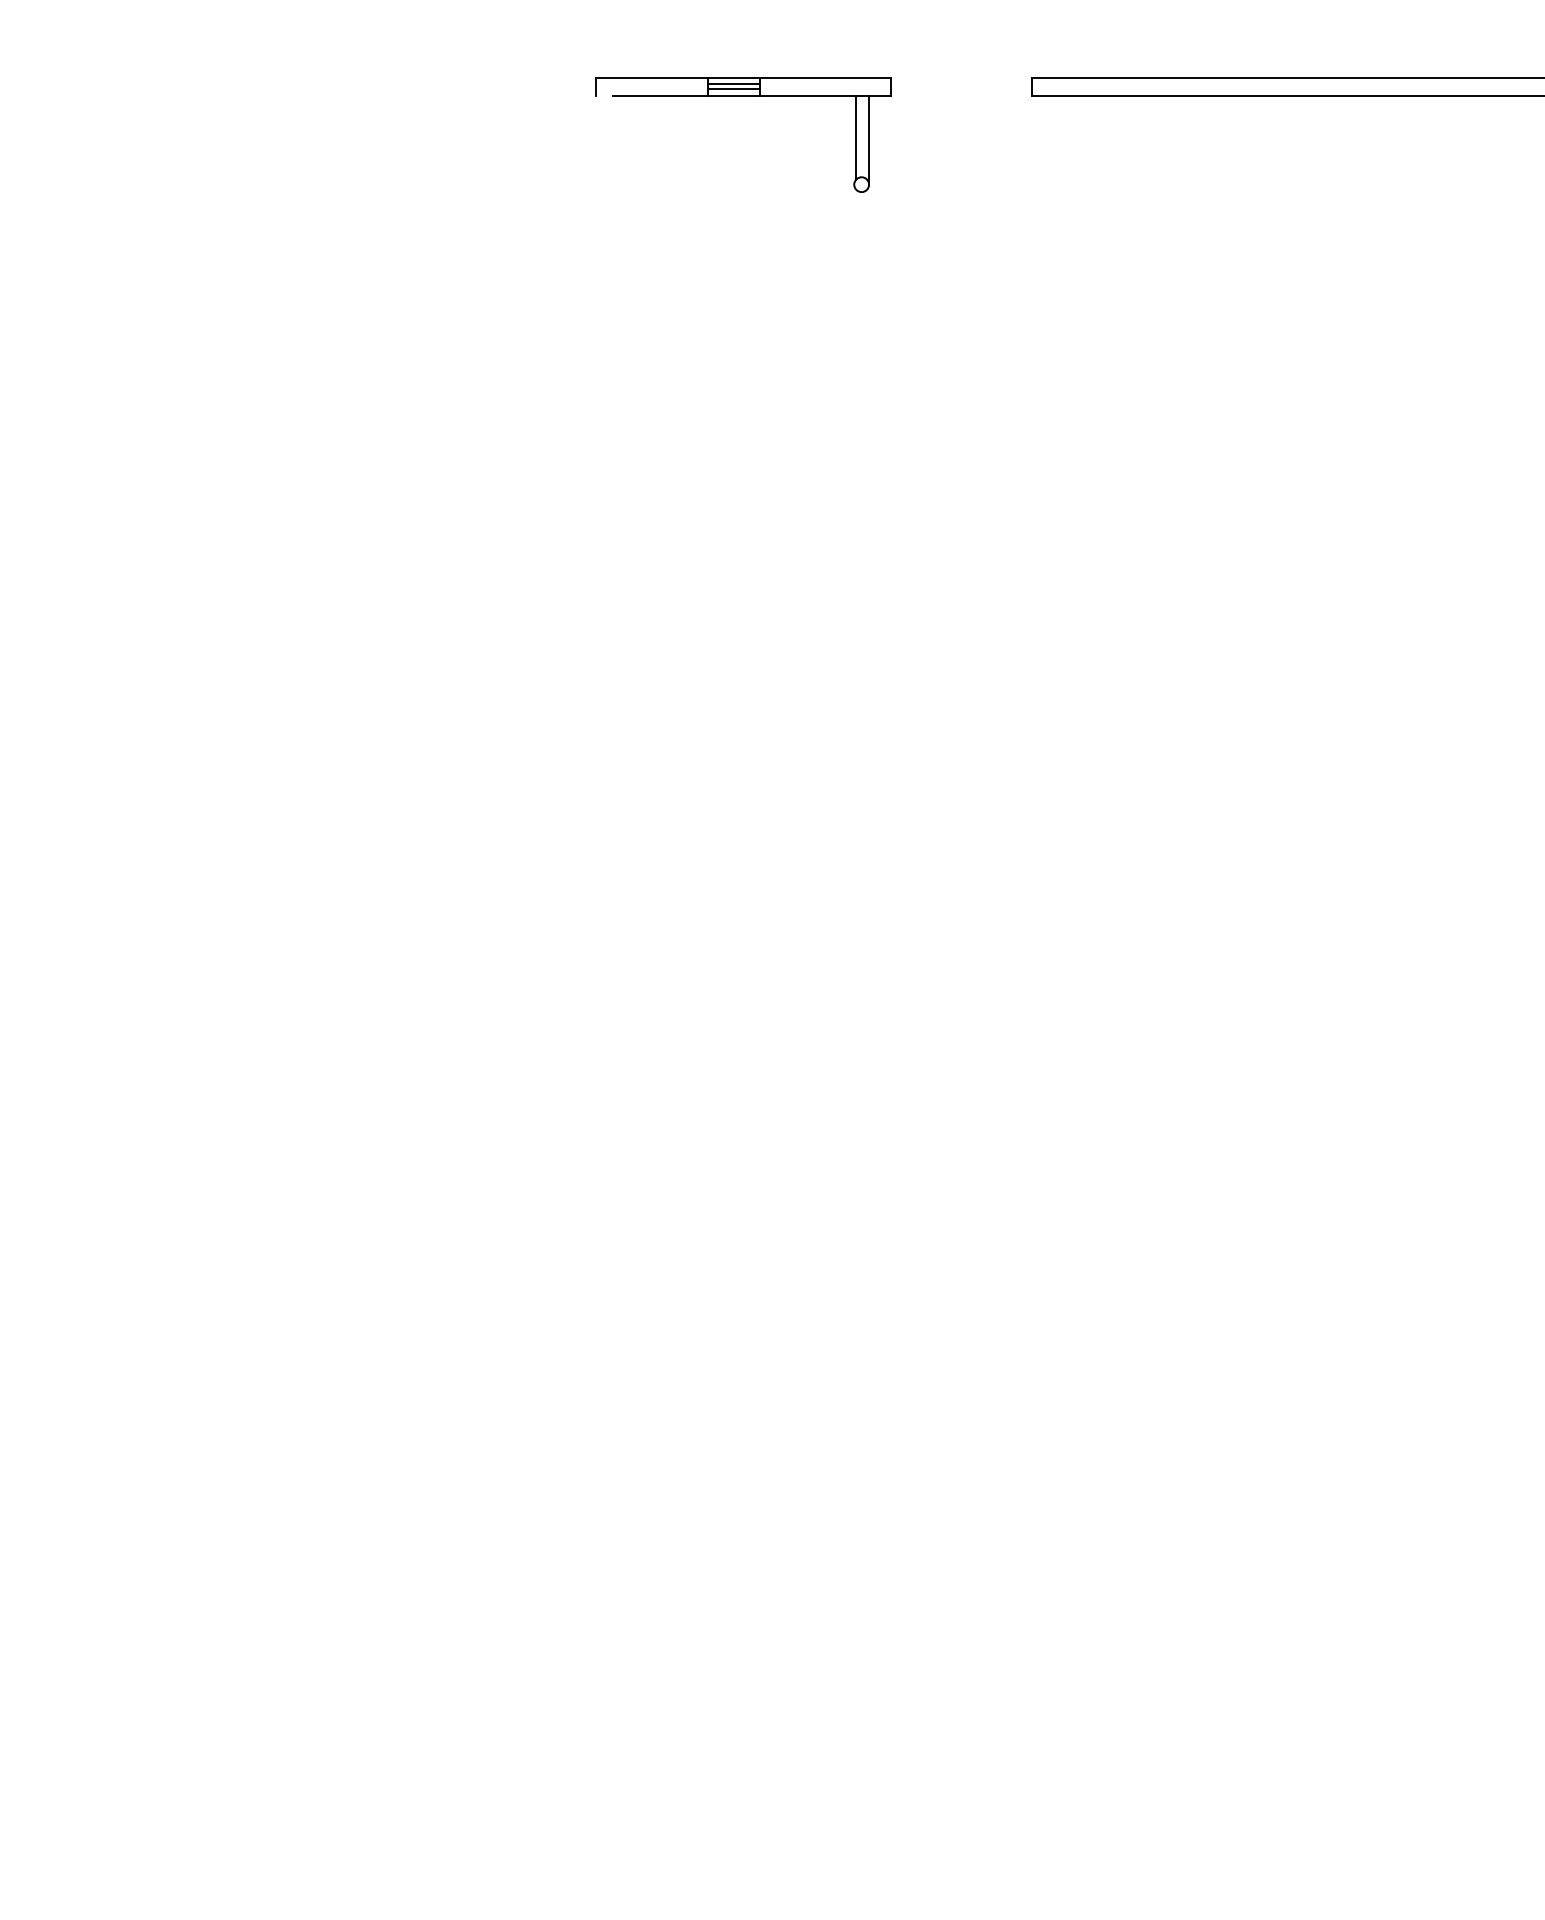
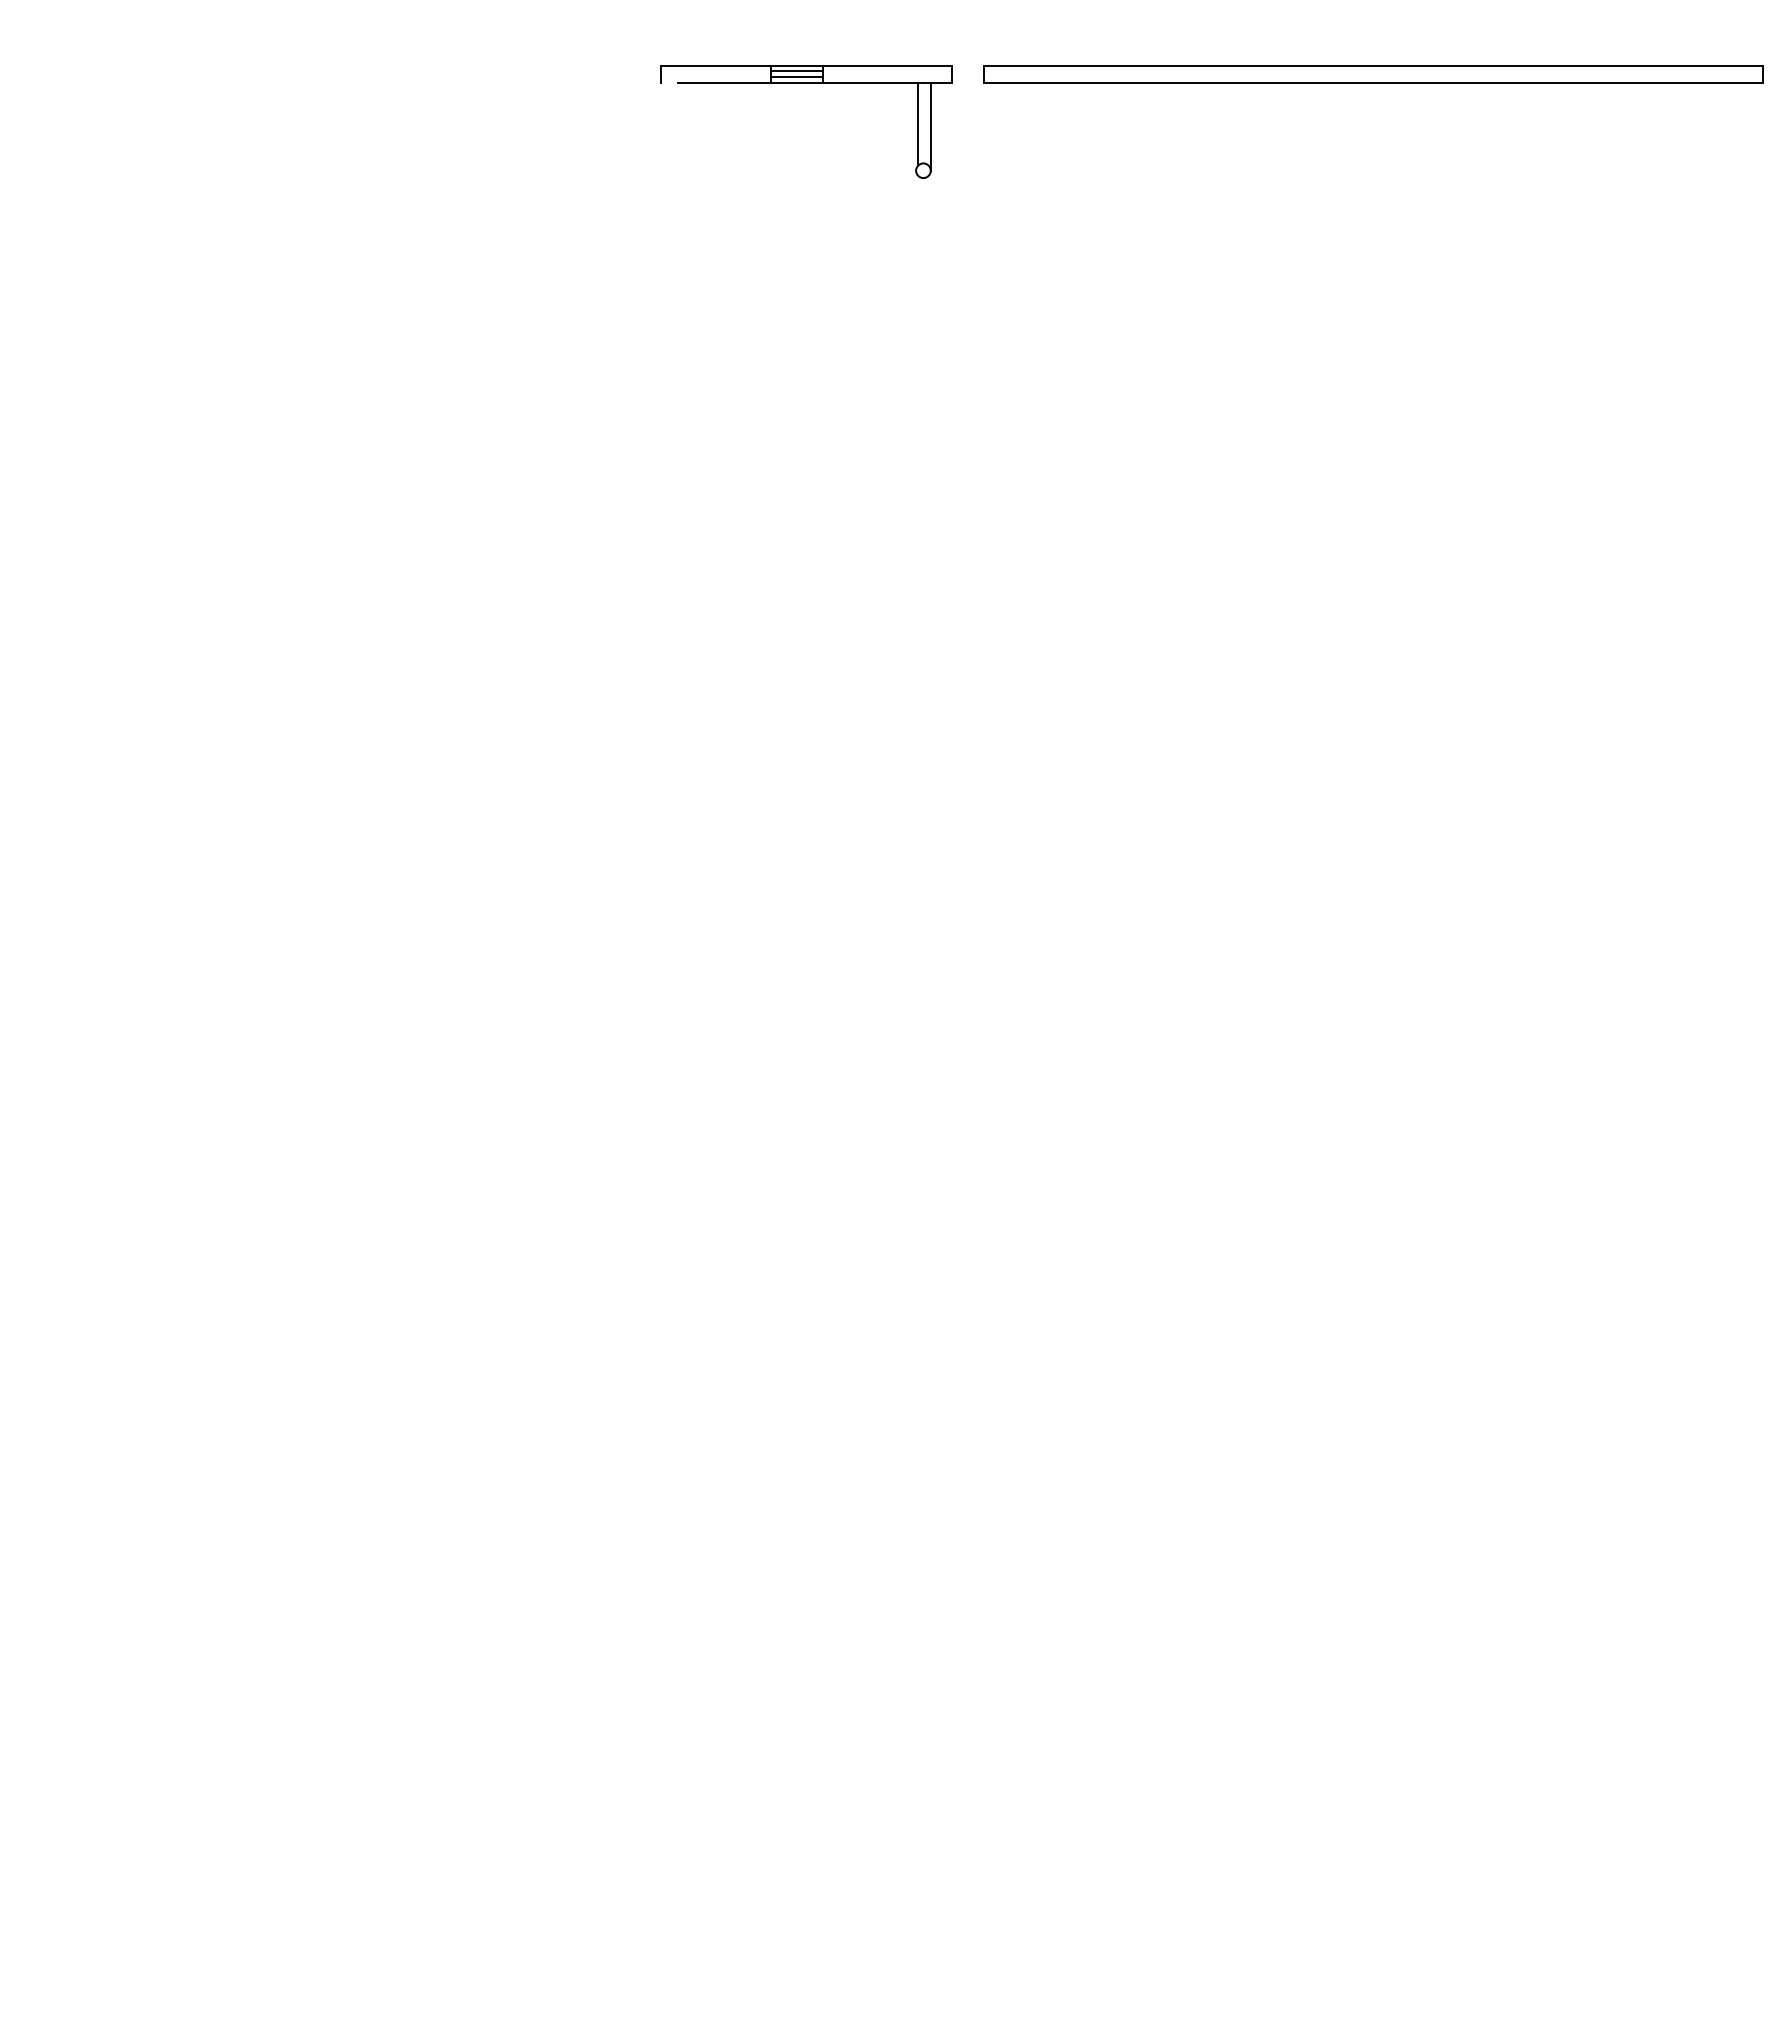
part: (743, 96) -> (806, 83), moved

